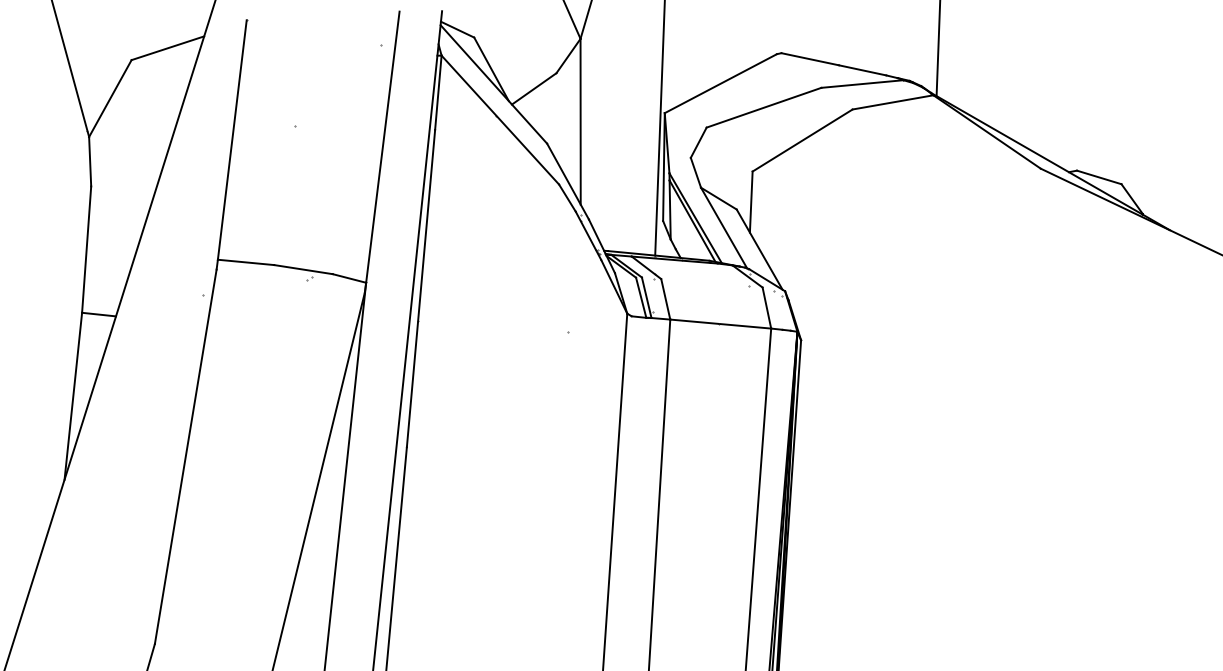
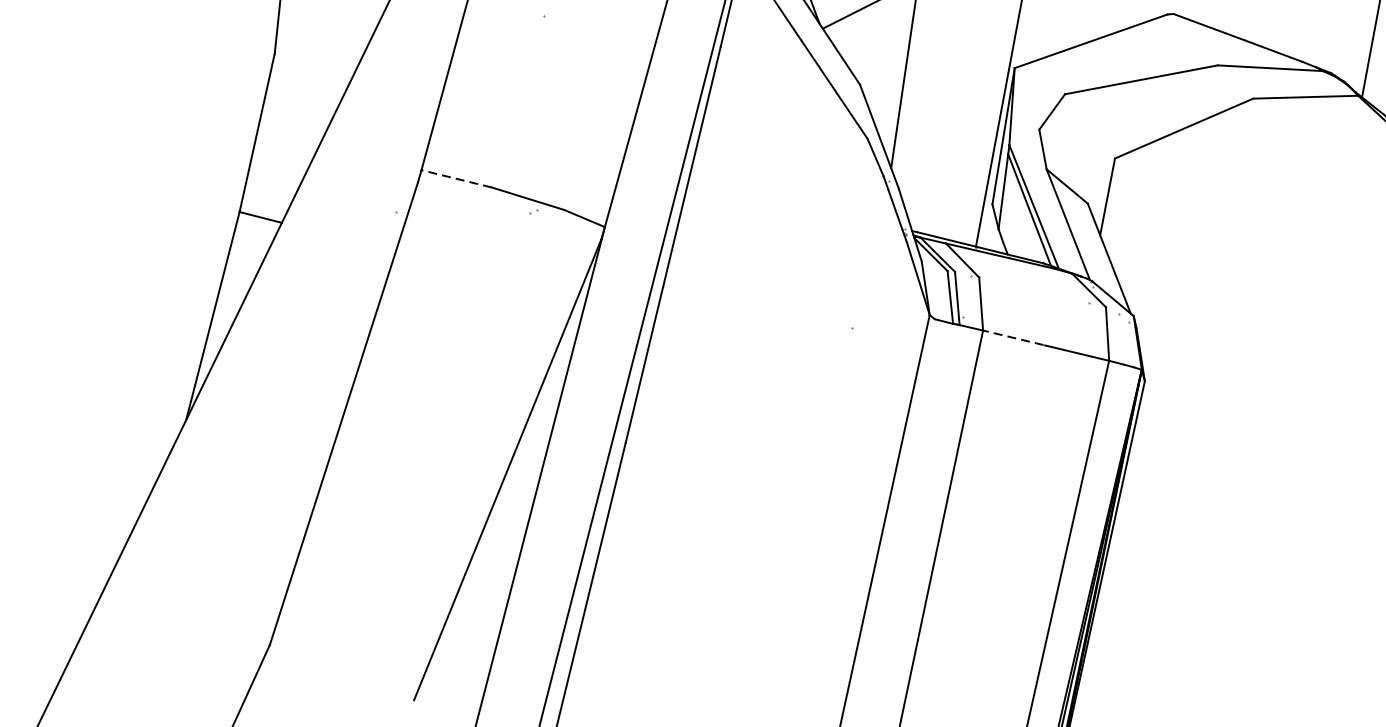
line: (245, 262) -> (455, 178), solid -> dashed
line: (693, 321) -> (1012, 337), solid -> dashed

